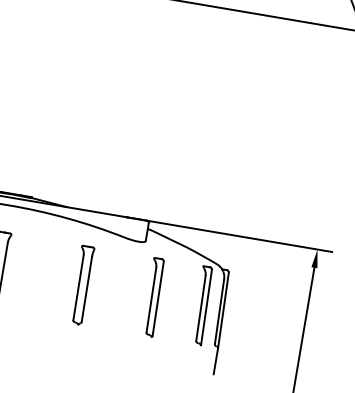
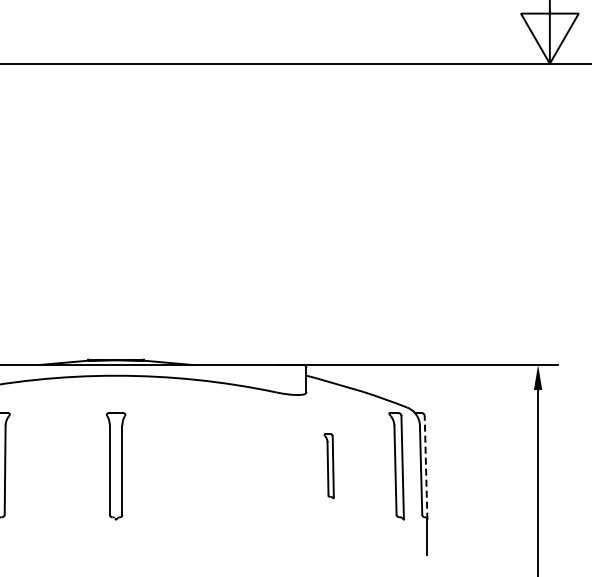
part: (81, 285) -> (230, 466), removed
part: (152, 297) -> (328, 466), size x0.6
line: (223, 310) -> (426, 467), solid -> dashed

